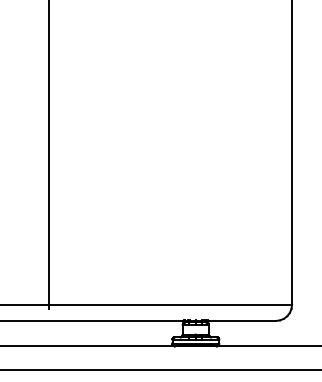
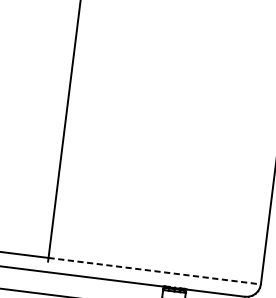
line: (171, 304) -> (155, 271), solid -> dashed

